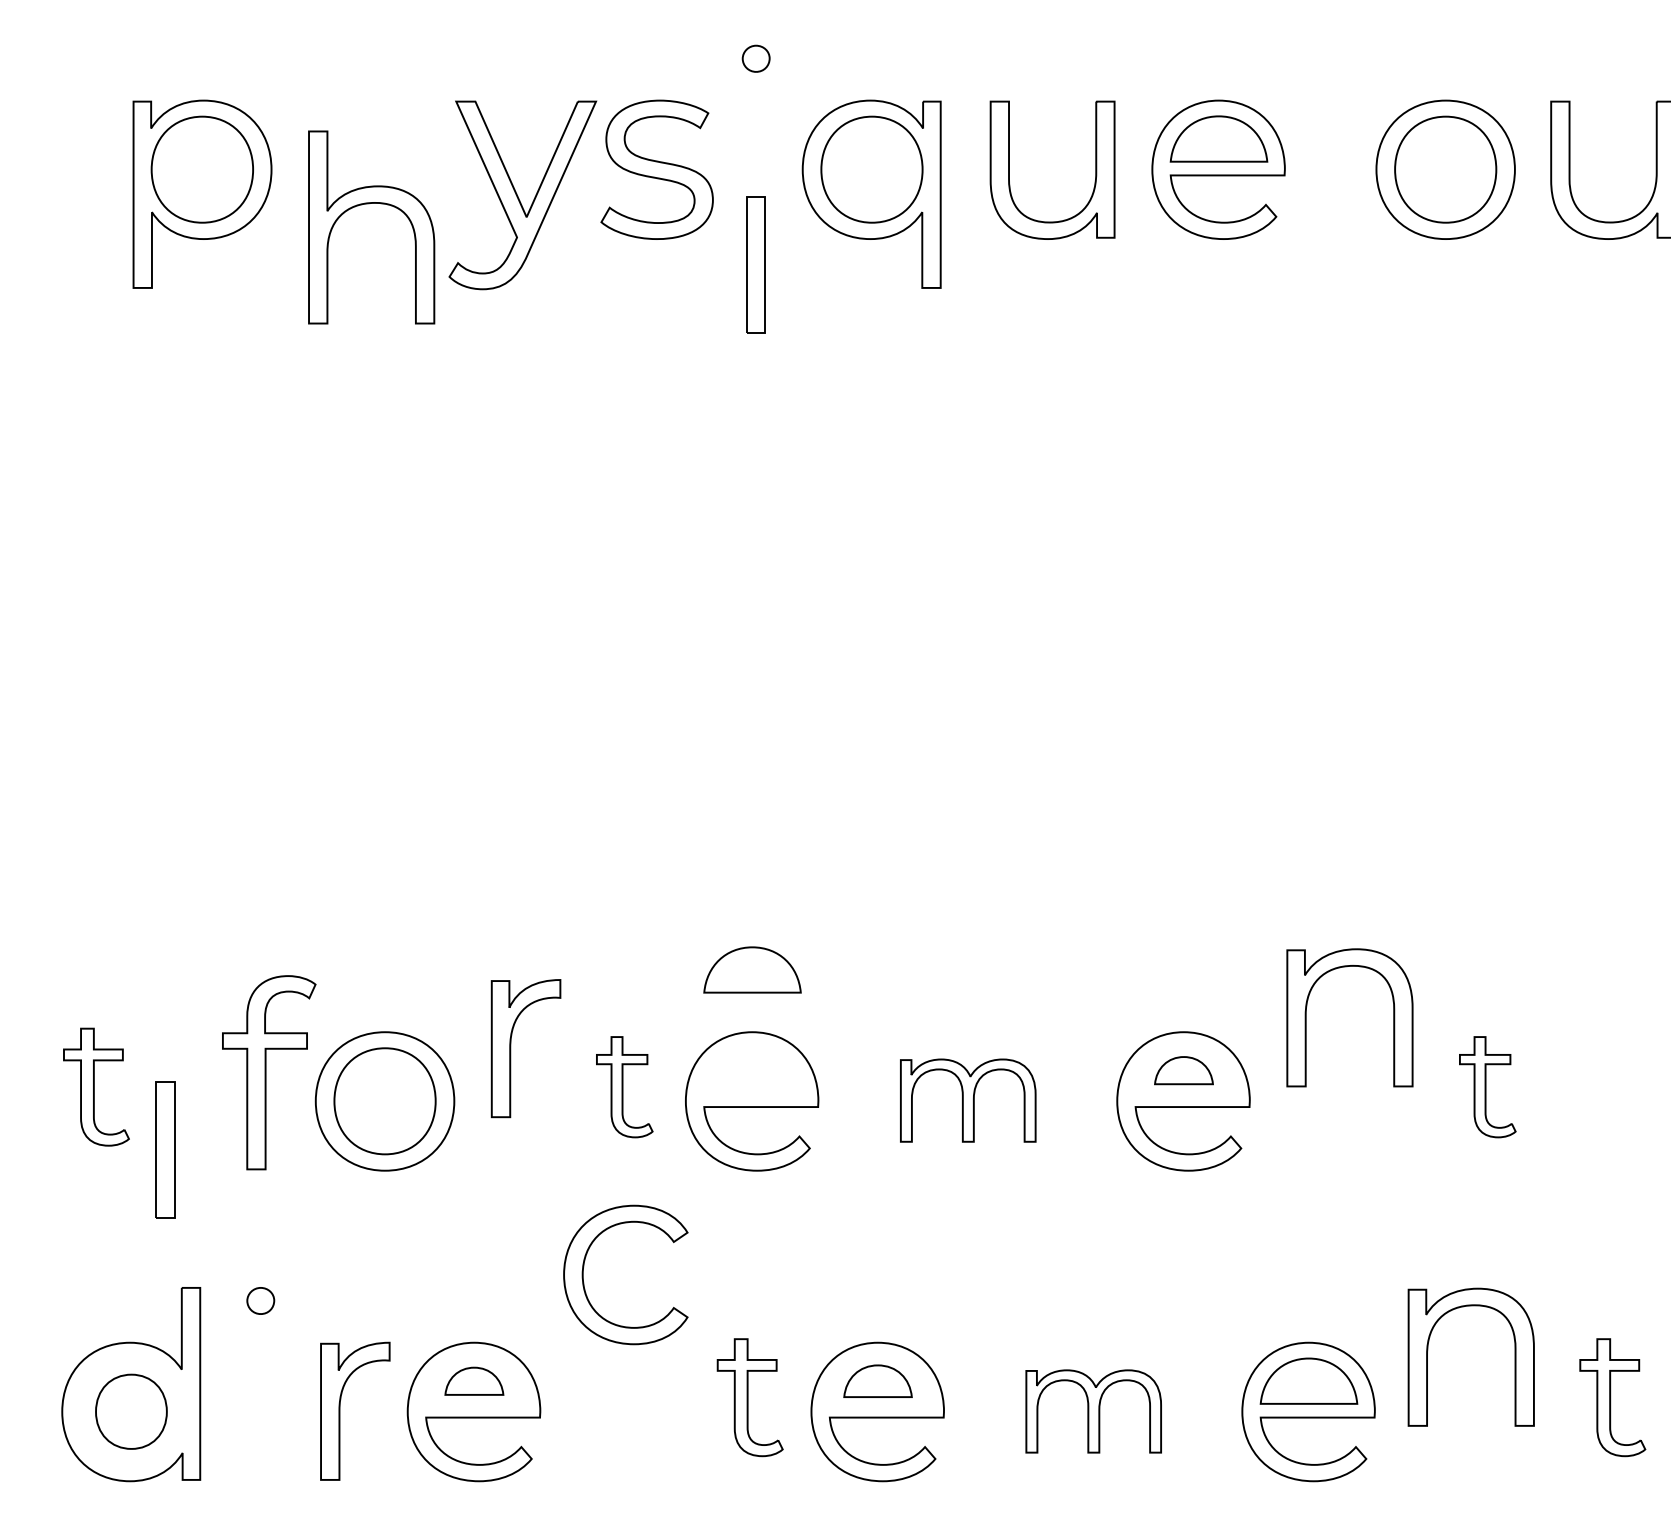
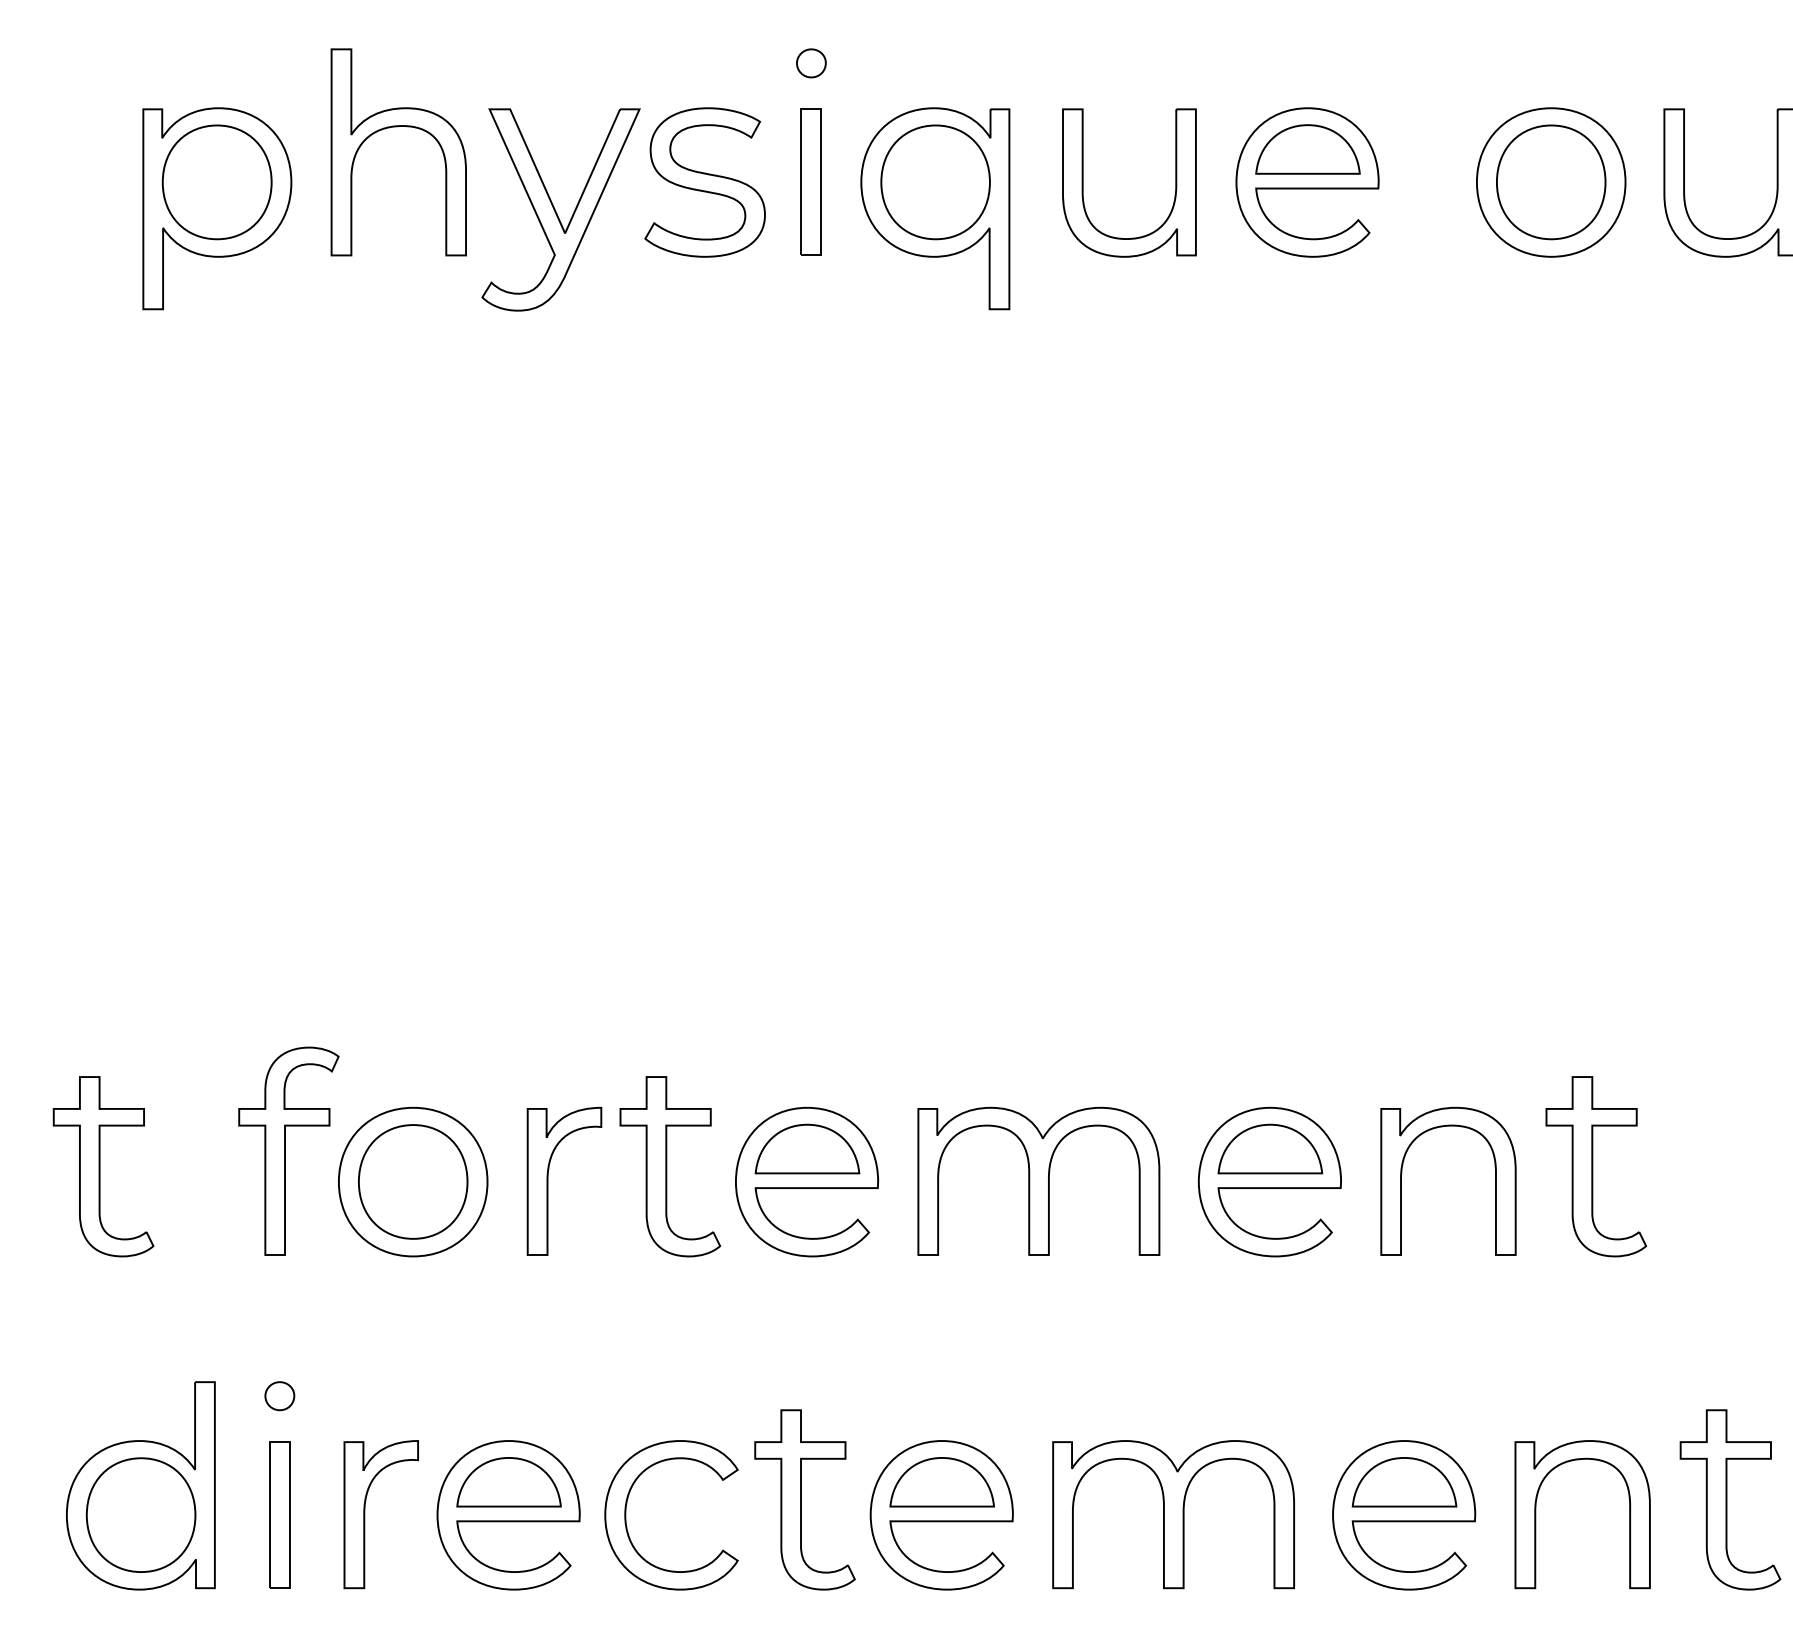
part: (370, 204) -> (397, 127), moved
part: (755, 263) -> (810, 181), moved
part: (752, 969) -> (807, 1148), moved
part: (1307, 1010) -> (1402, 1173), moved
part: (511, 1047) -> (548, 1180), moved
part: (1184, 1070) -> (1270, 1148), size x1.67
part: (96, 1086) -> (103, 1166), size x1.43
part: (624, 1086) -> (670, 1166), size x1.67
part: (1487, 1086) -> (1596, 1166), size x1.67
part: (967, 1099) -> (1038, 1180), size x1.67
part: (165, 1149) -> (279, 1514), moved
part: (583, 1275) -> (626, 1515), moved
part: (1428, 1357) -> (1536, 1514), moved
part: (473, 1381) -> (508, 1482), size x1.67
part: (877, 1381) -> (941, 1482), size x1.43
part: (749, 1397) -> (804, 1499), size x1.43
part: (1612, 1397) -> (1730, 1499), size x1.43
part: (130, 1411) -> (140, 1514), size x1.43
part: (1093, 1411) -> (1173, 1514), size x1.67

